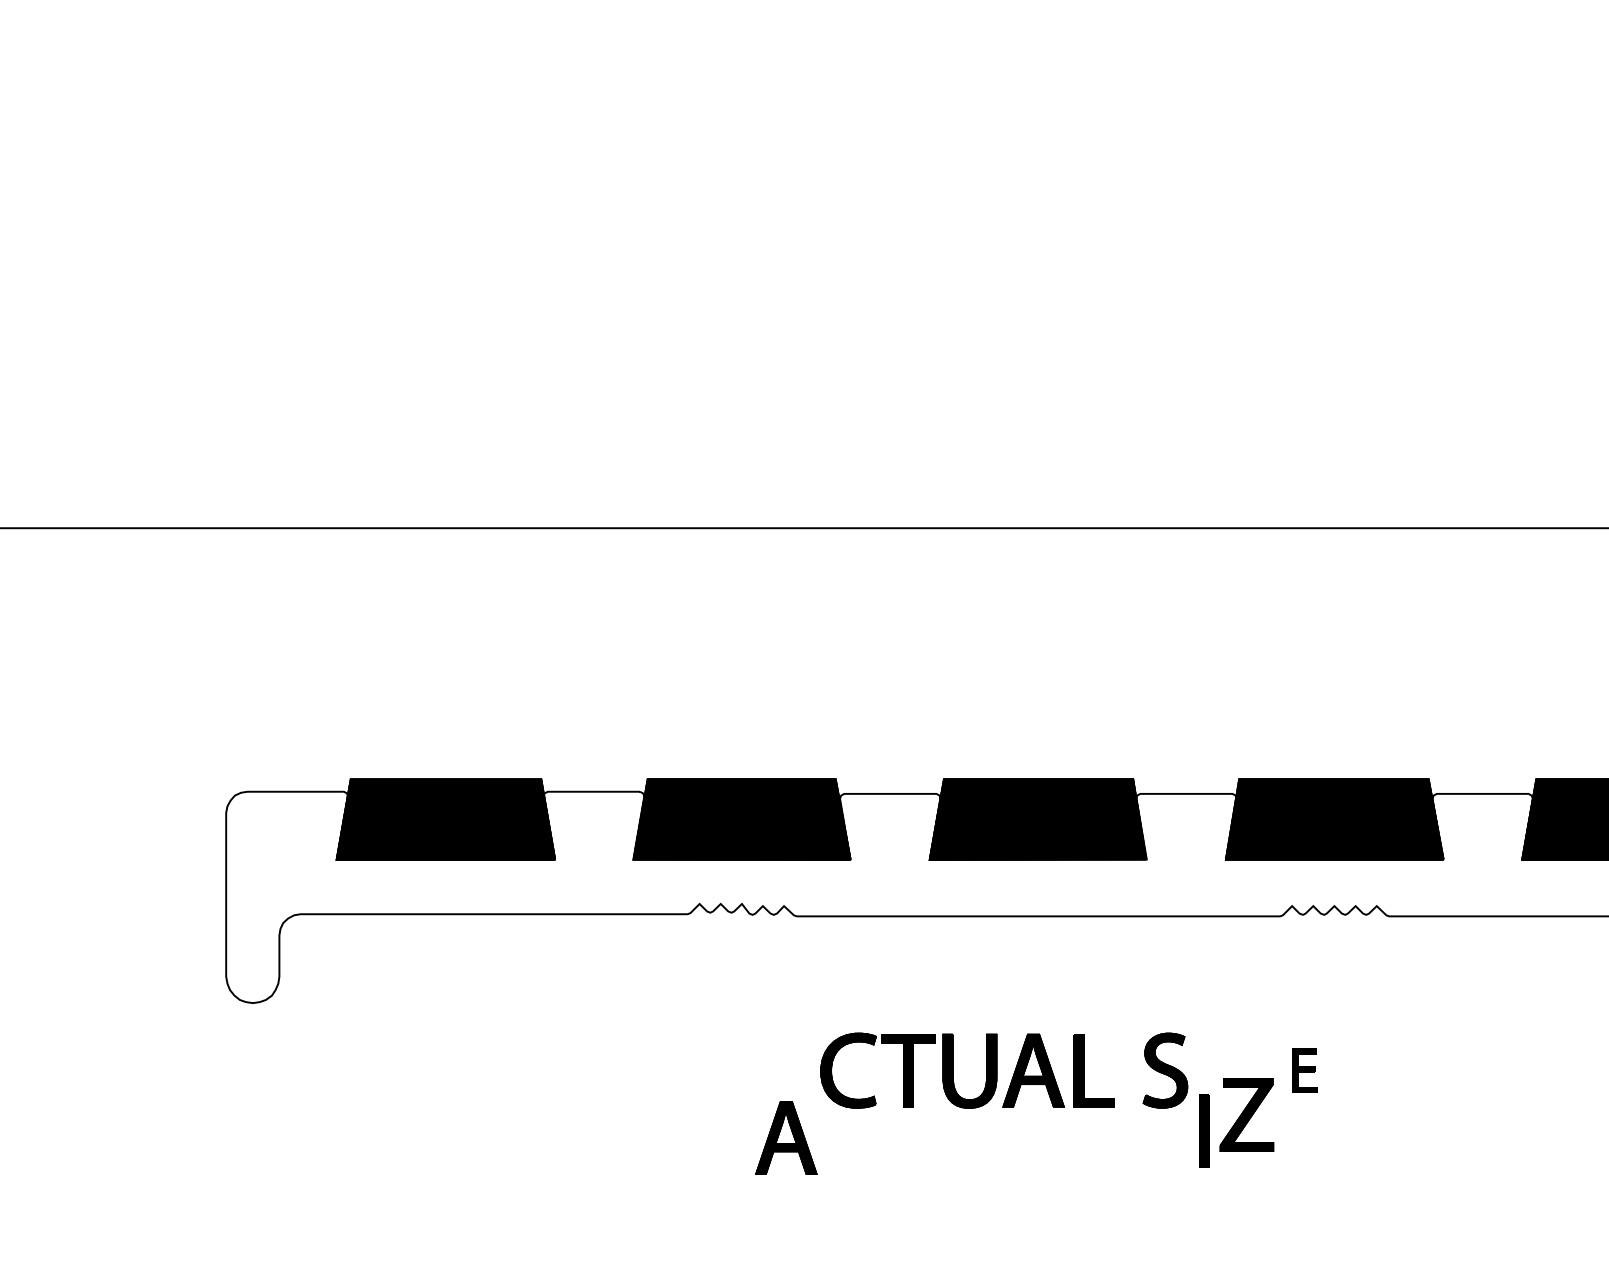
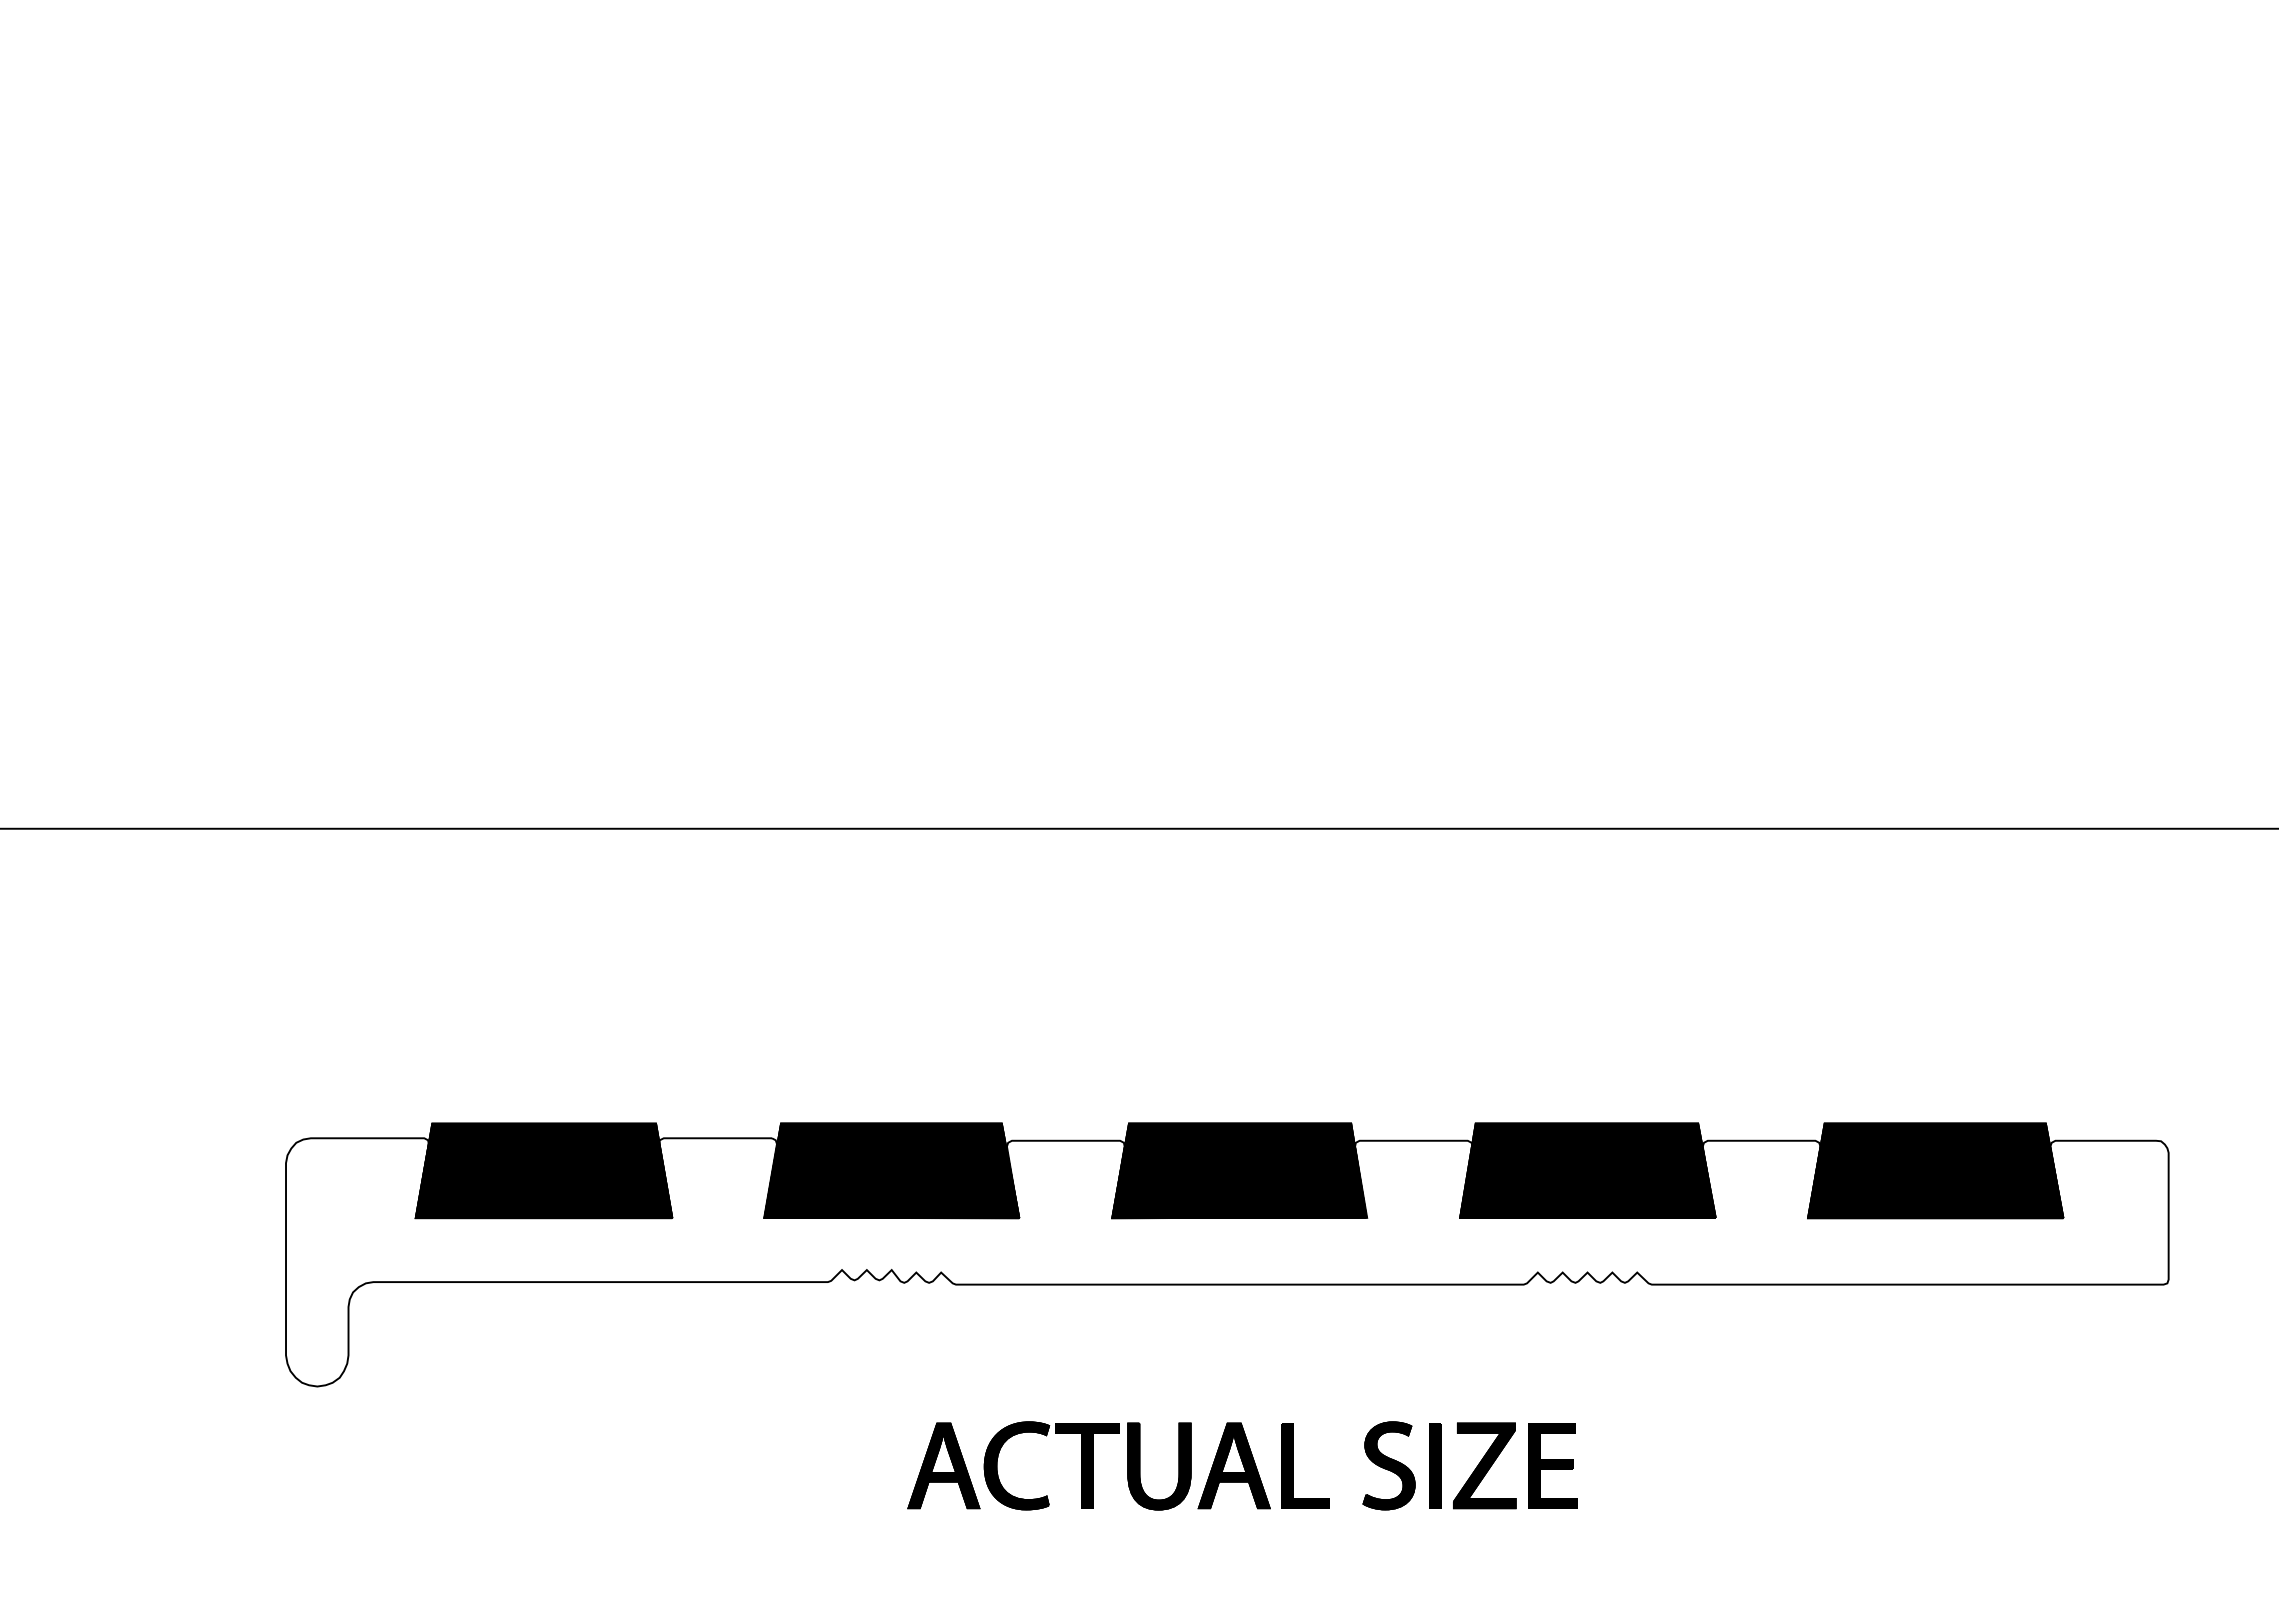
part: (1304, 1070) -> (1552, 1465), size x1.67
part: (1246, 1114) -> (1484, 1465), moved
part: (1204, 1130) -> (1435, 1465), moved
part: (786, 1137) -> (943, 1465), moved

